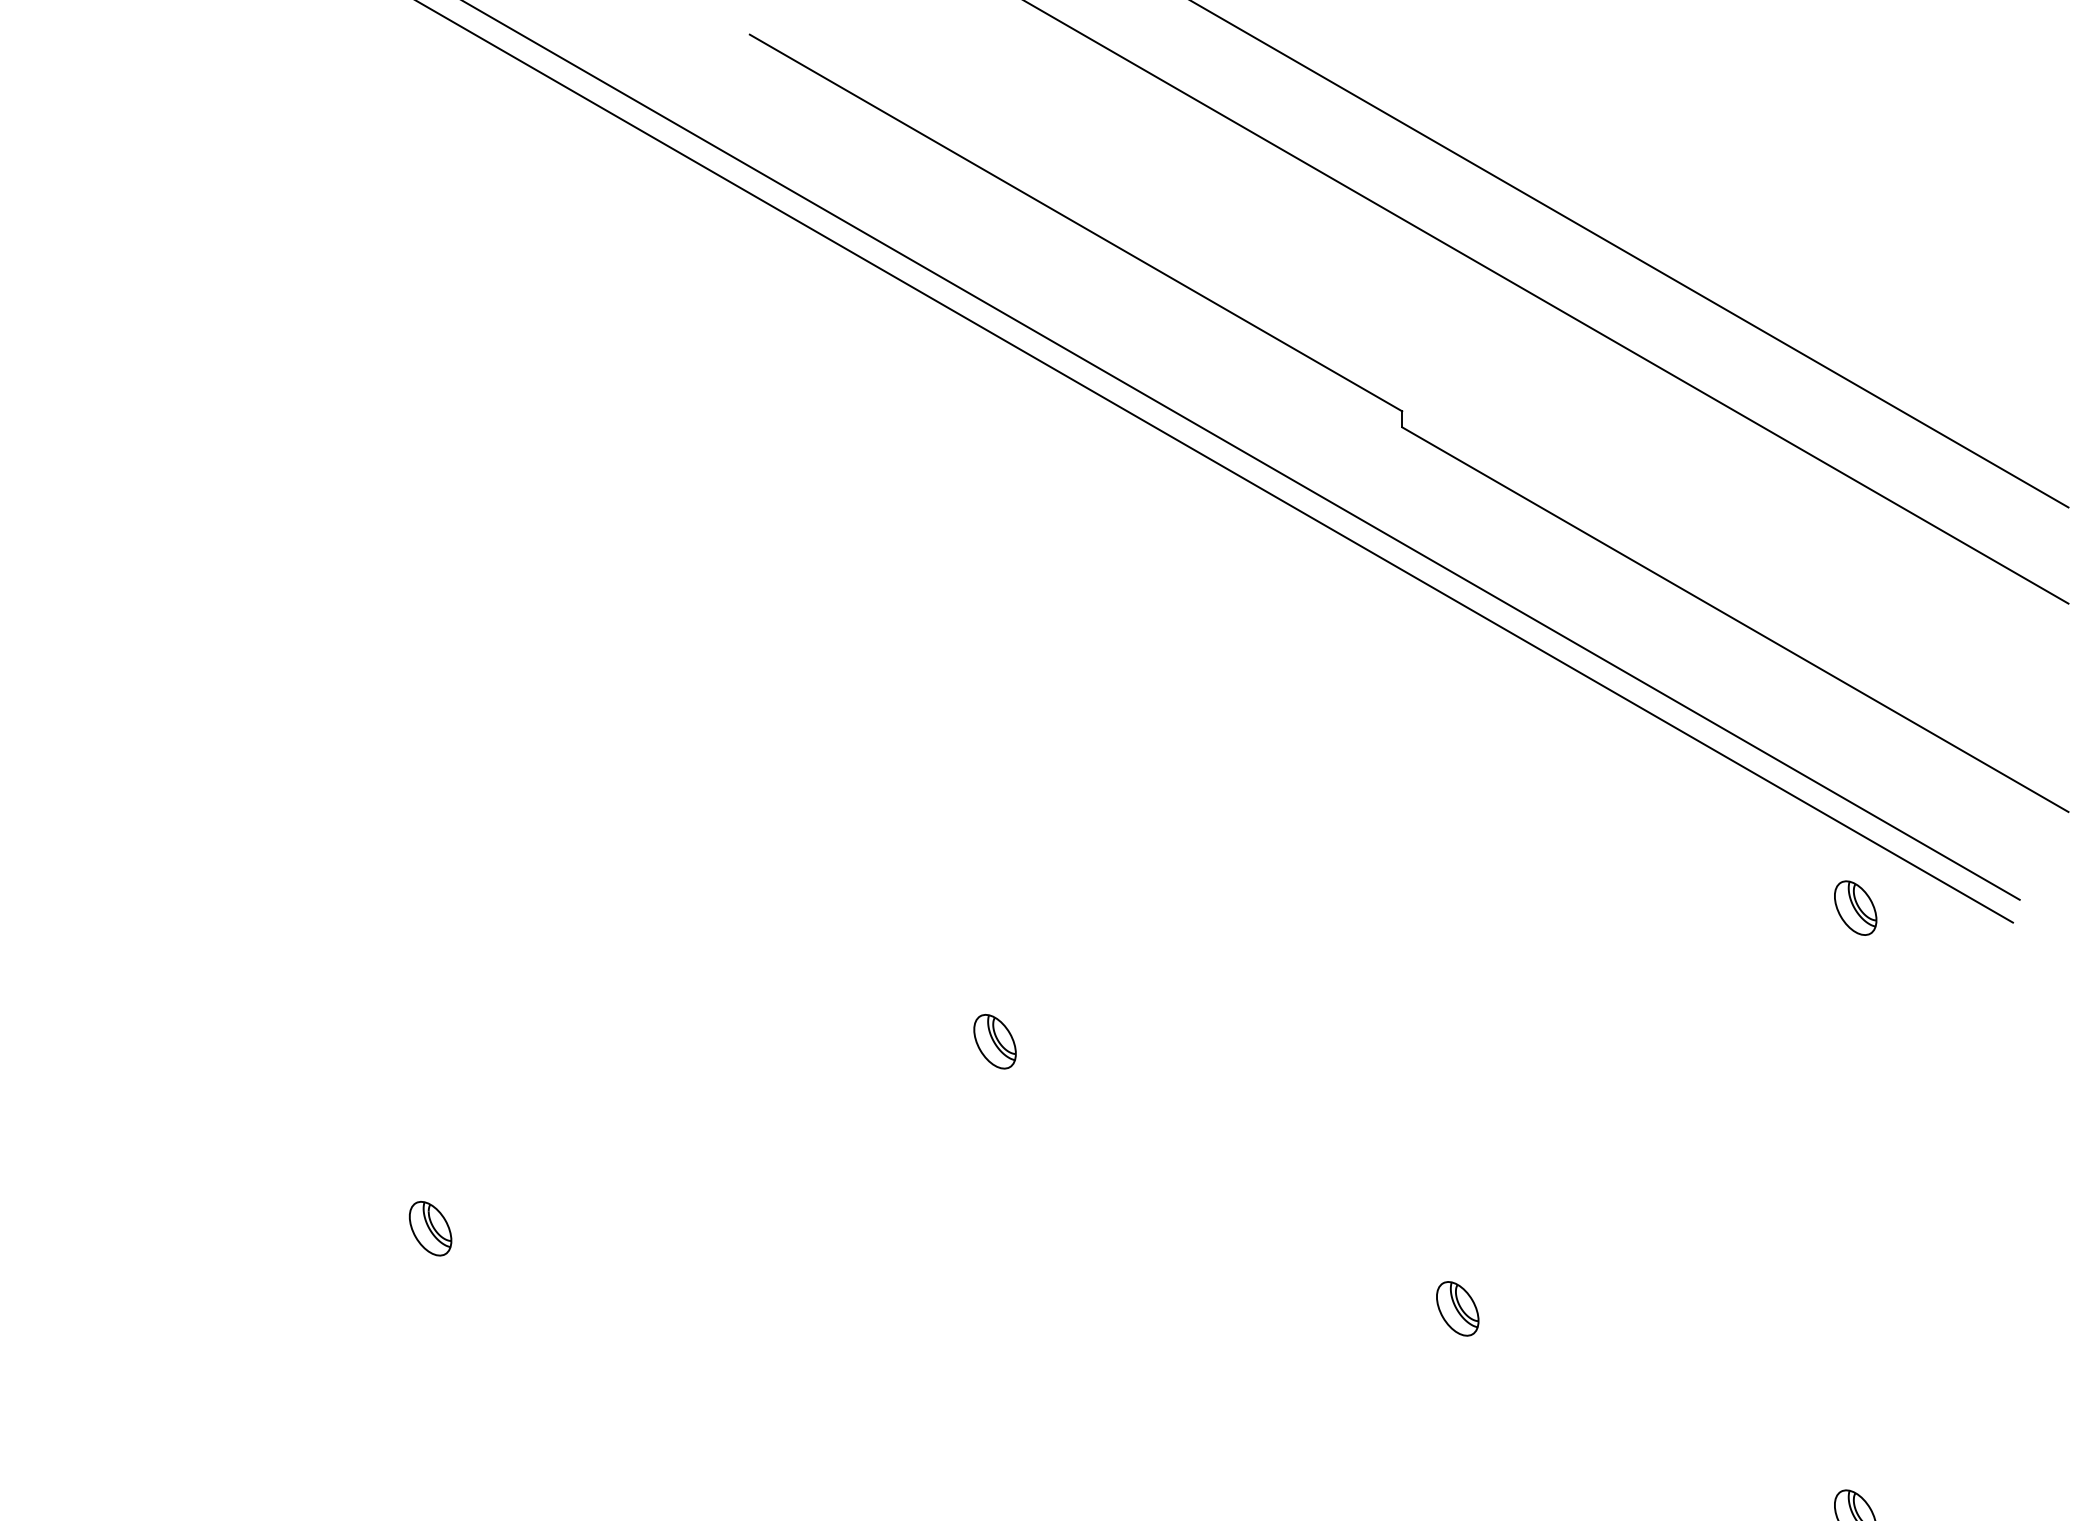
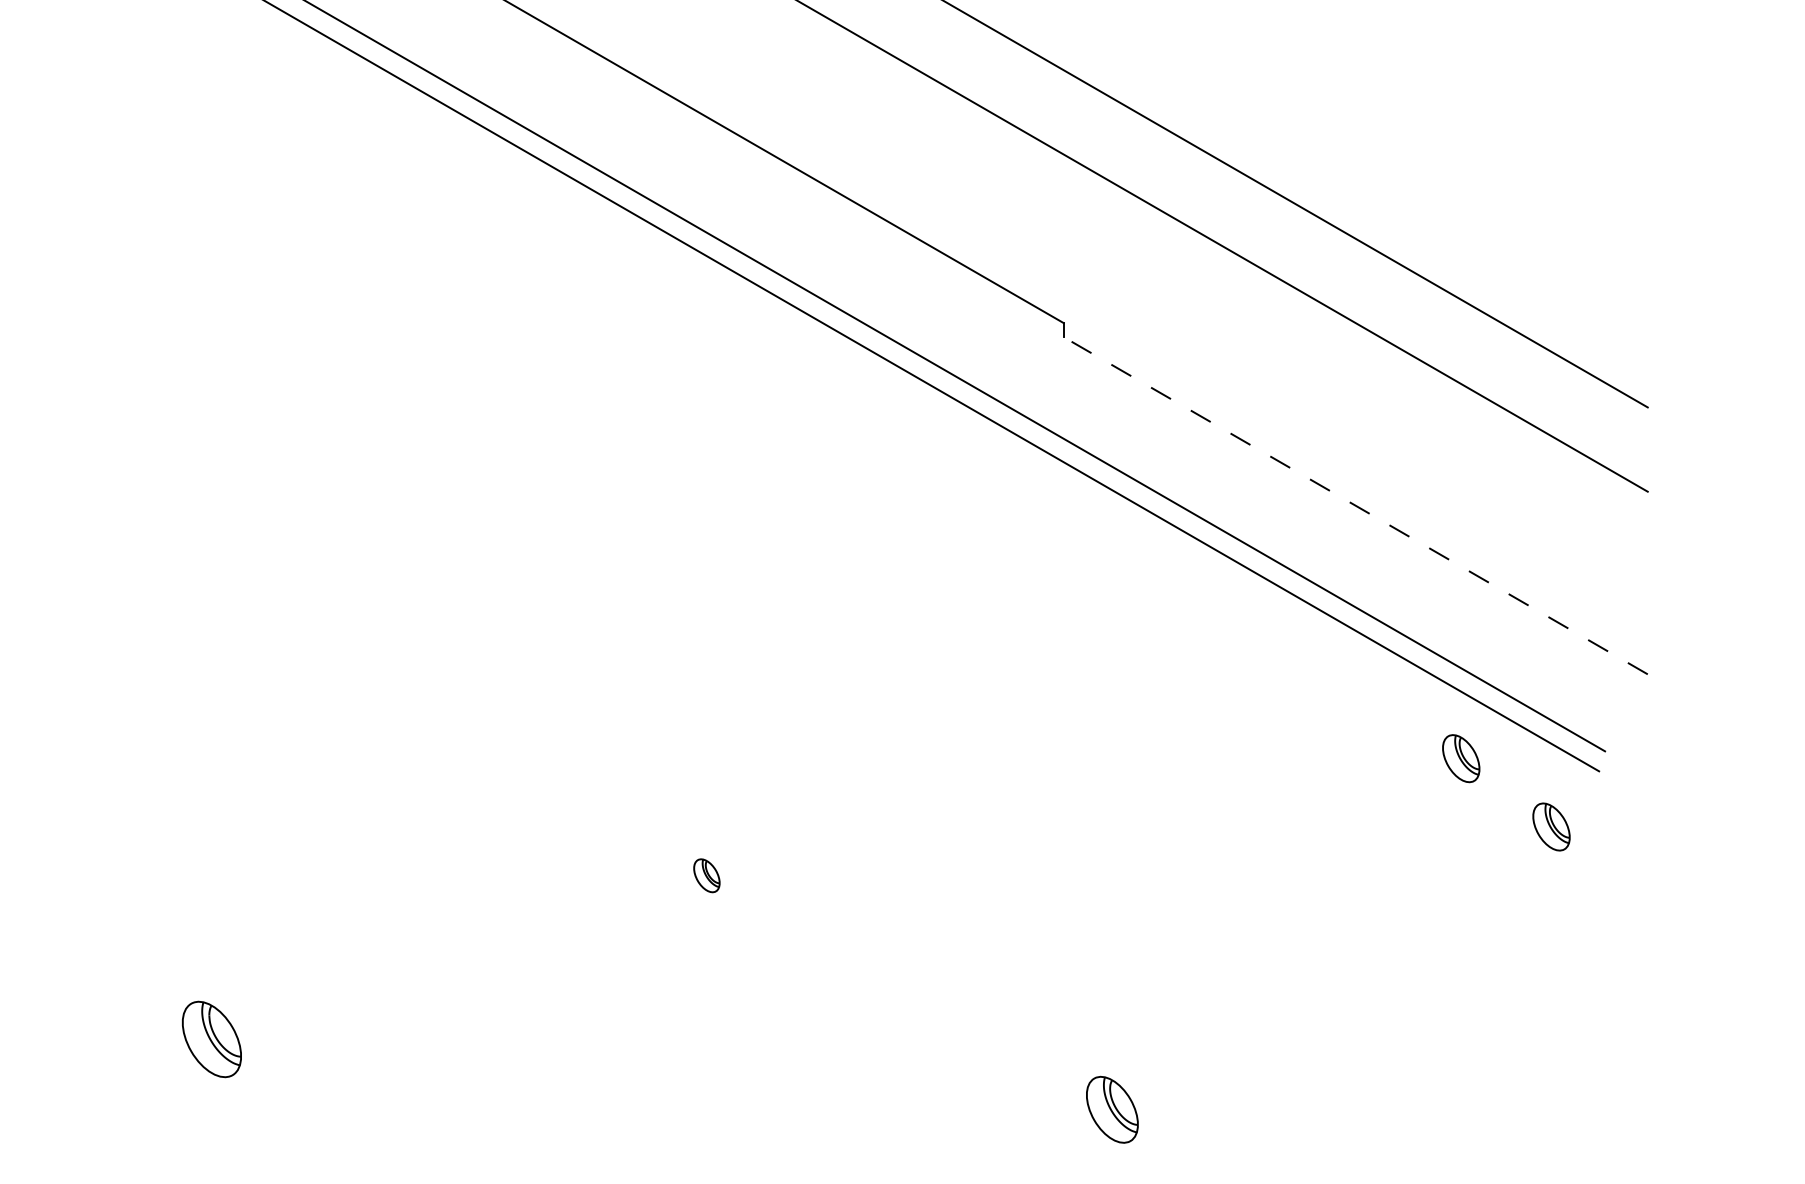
line: (1735, 619) -> (1355, 505), solid -> dashed
part: (1958, 985) -> (1551, 826), added
part: (994, 1041) -> (706, 875), size x0.7
part: (430, 1228) -> (212, 1039), size x1.6
part: (1457, 1308) -> (1112, 1109), size x1.4

